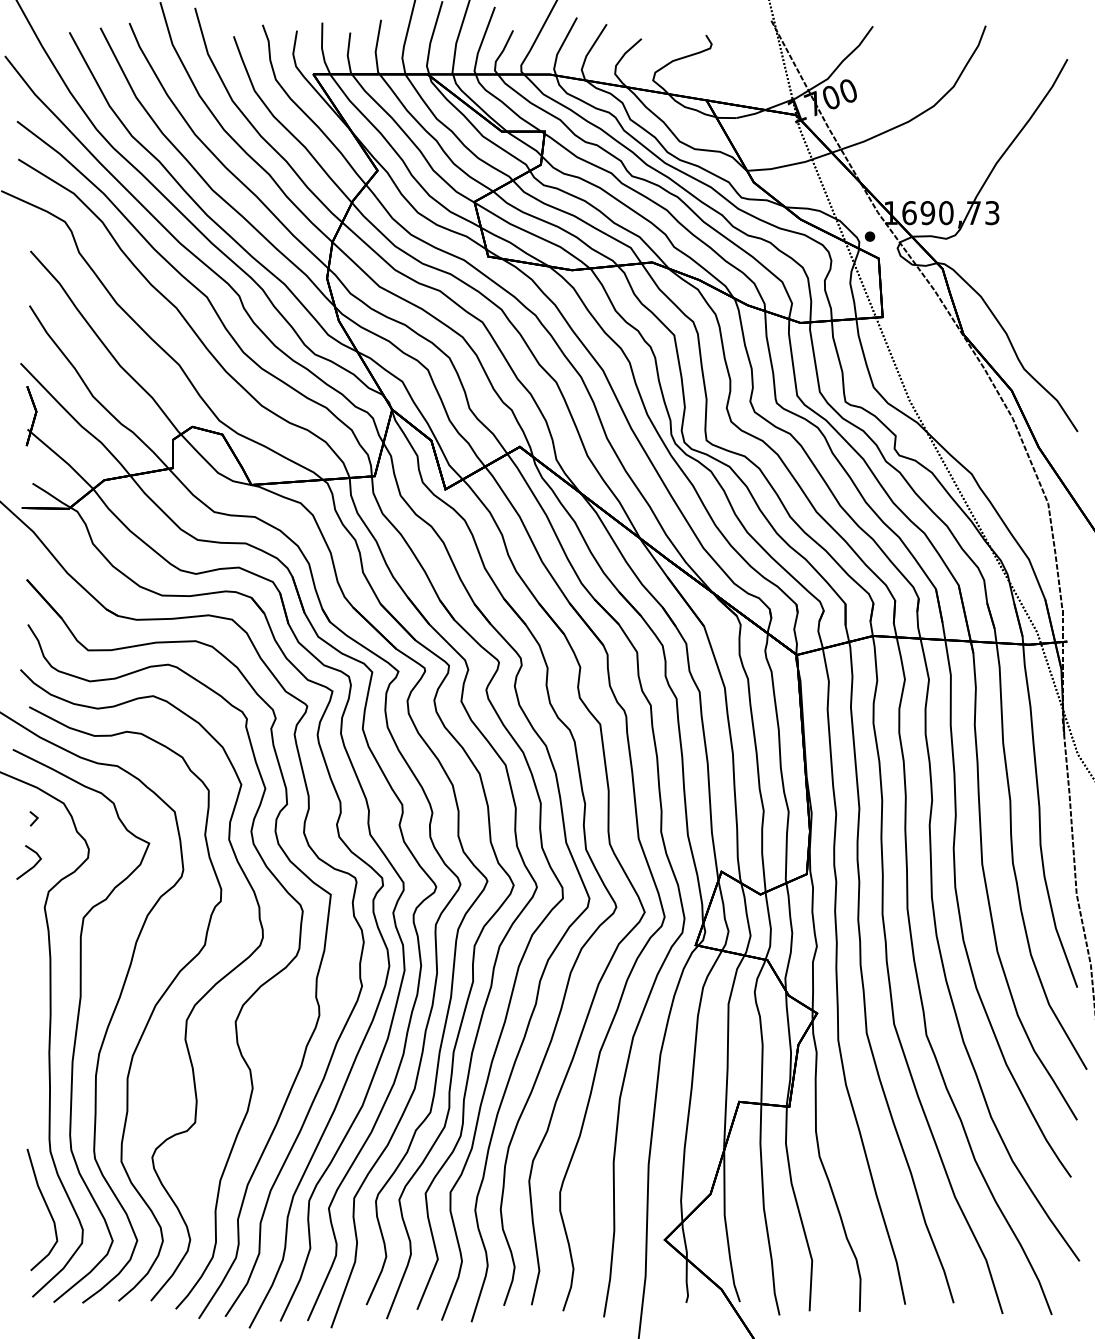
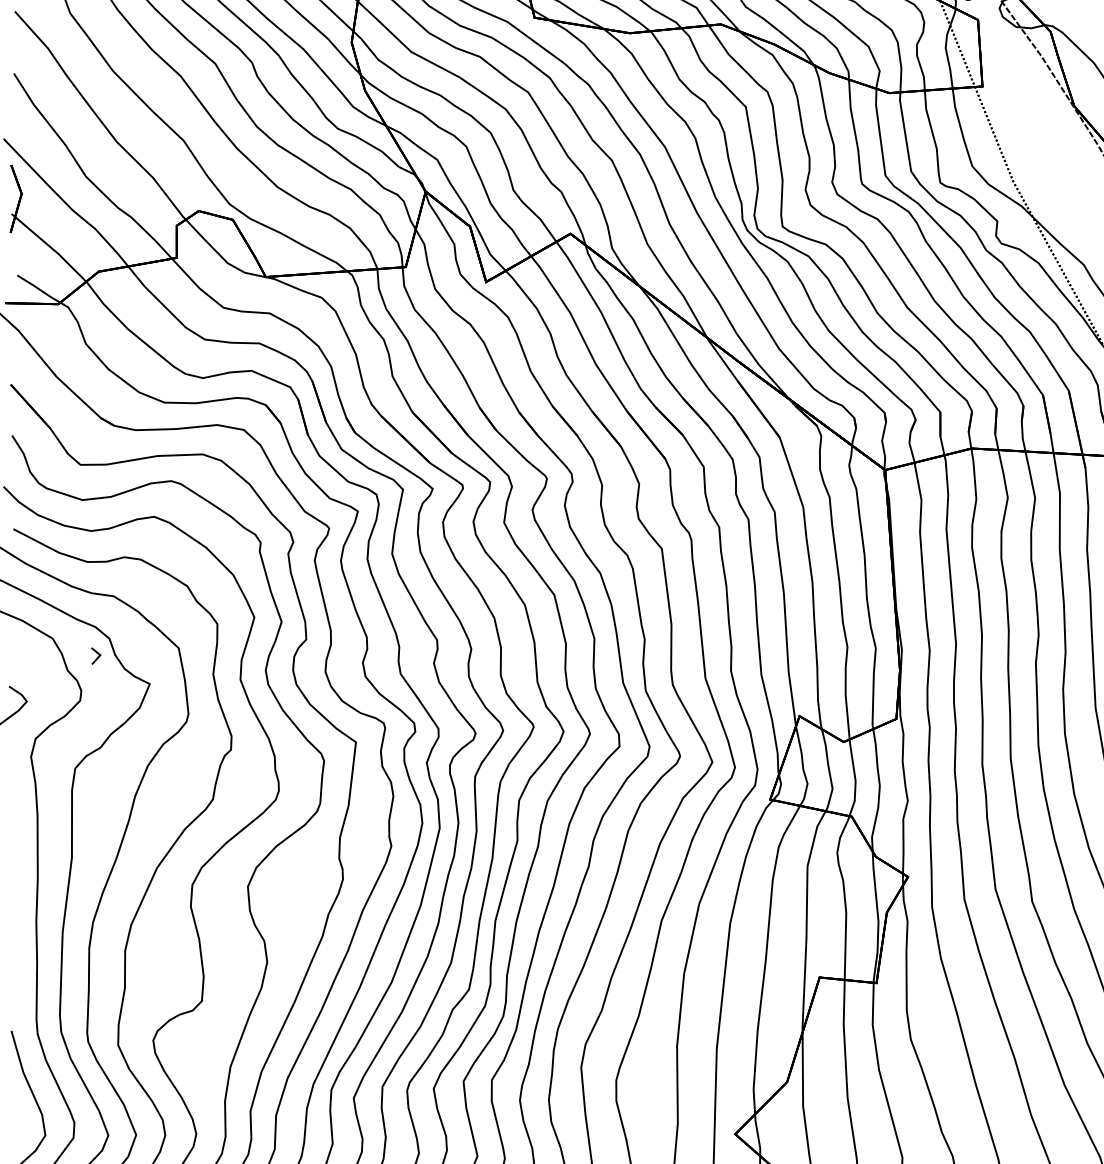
line: (34, 816) -> (96, 653), moved

